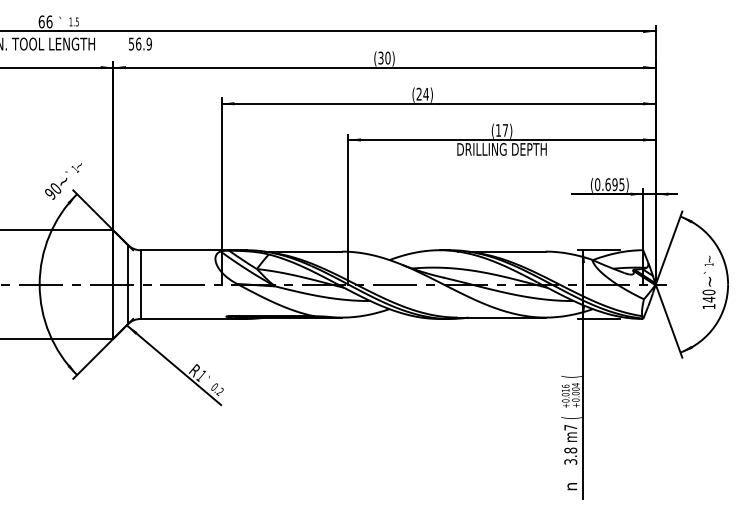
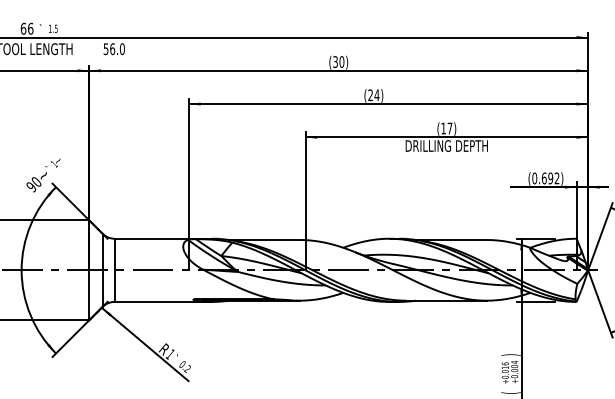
text: (148, 44) -> (121, 49), 56.9 -> 56.0
text: (621, 184) -> (556, 178), (0.695) -> (0.692)
text: (571, 376) -> (510, 354), ( -> )

